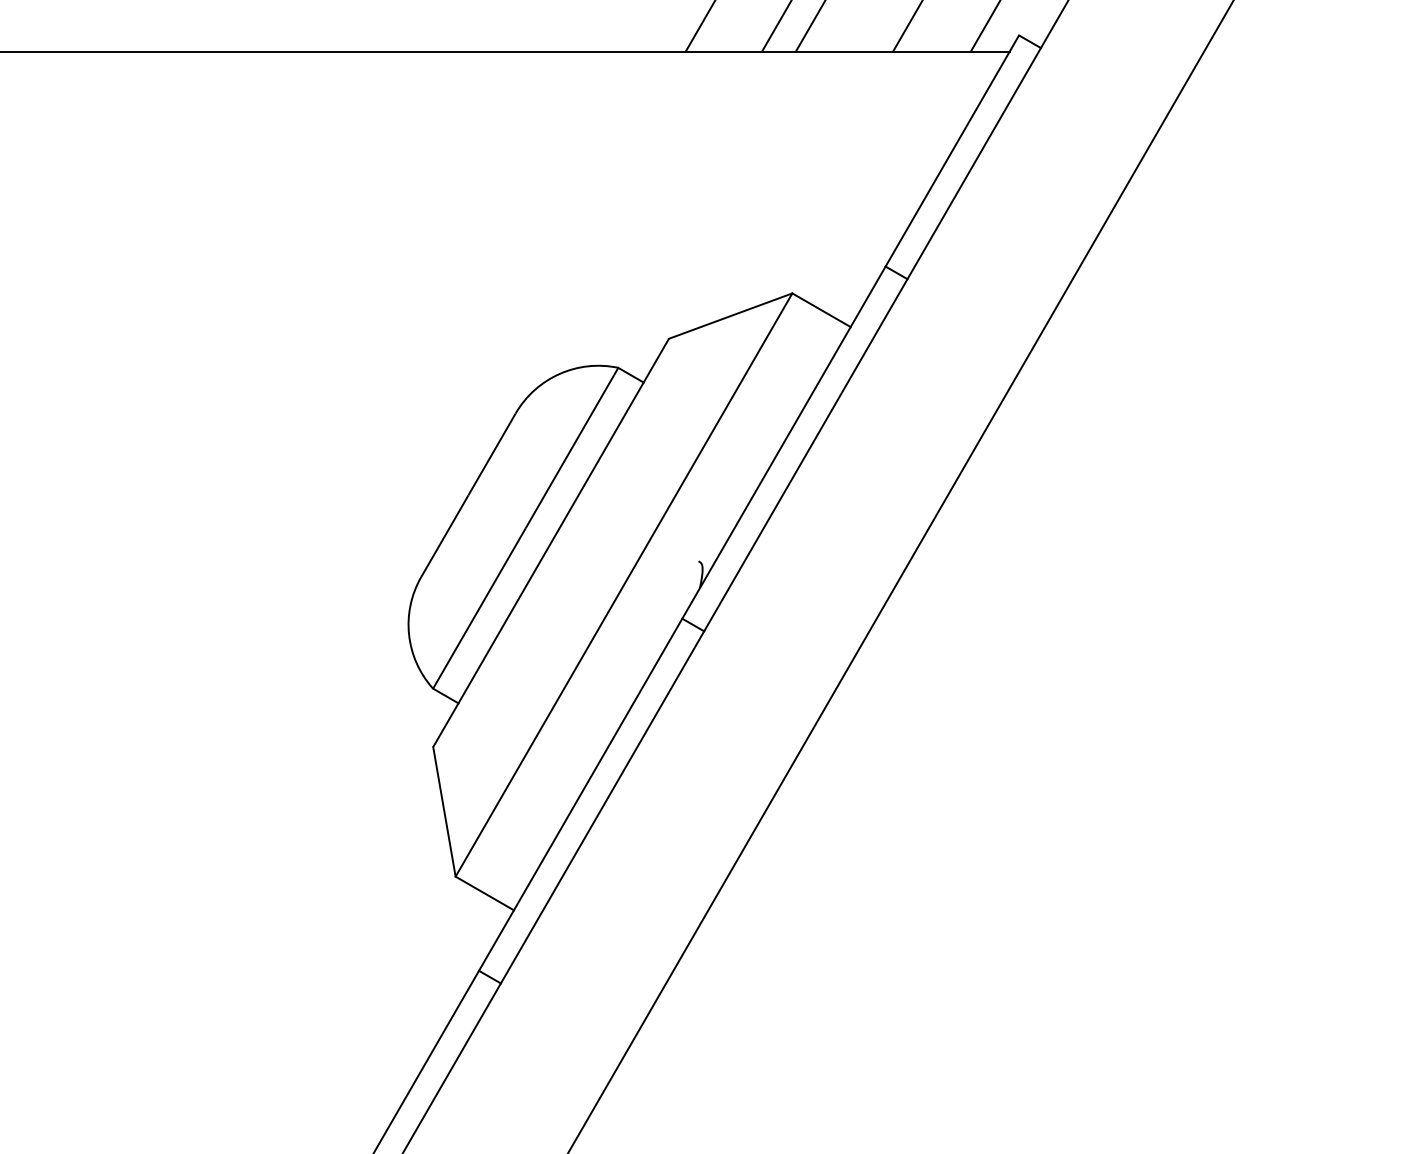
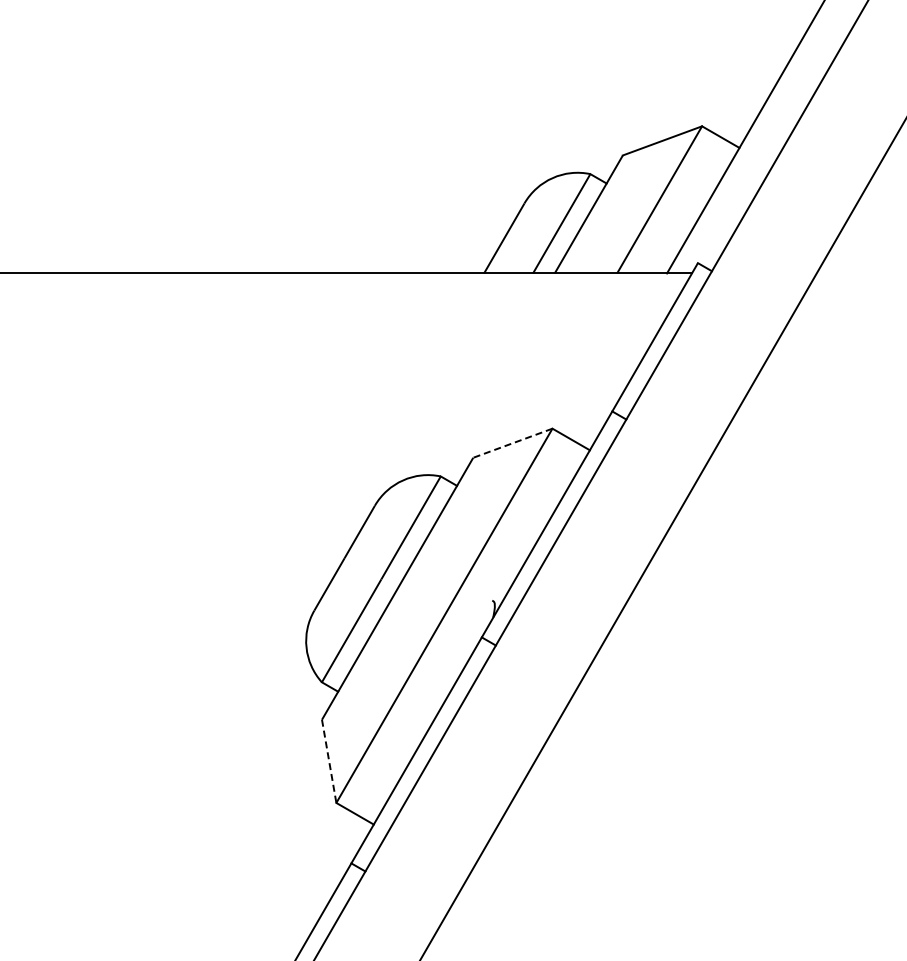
line: (730, 316) -> (512, 443), solid -> dashed
line: (444, 812) -> (329, 761), solid -> dashed

